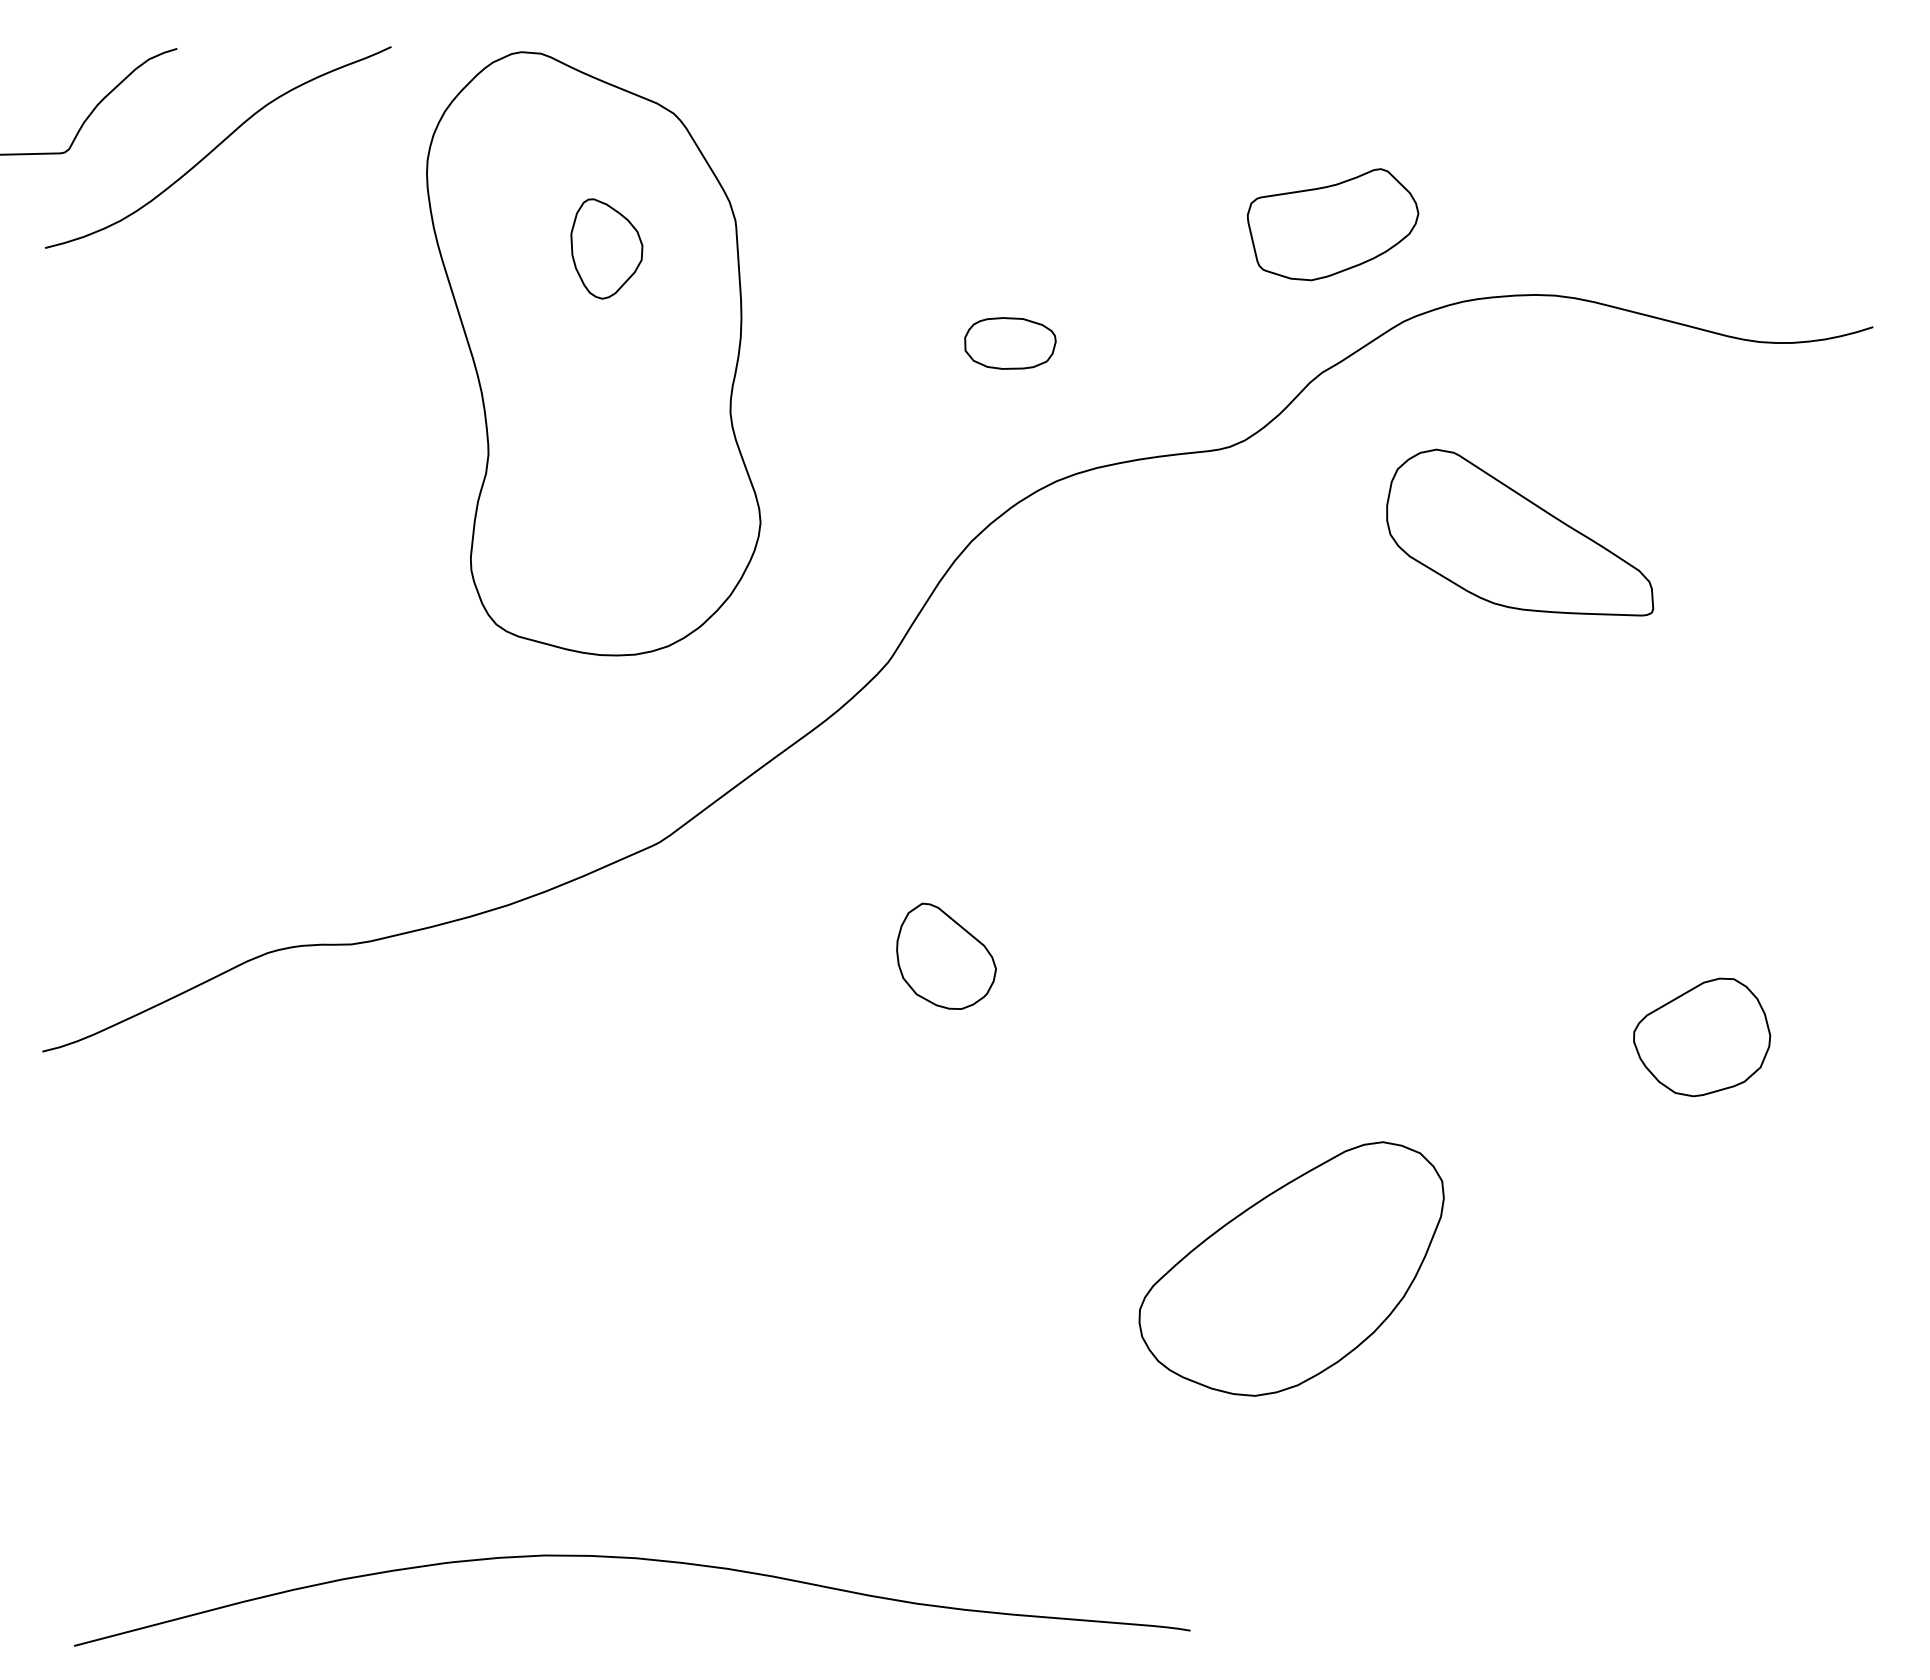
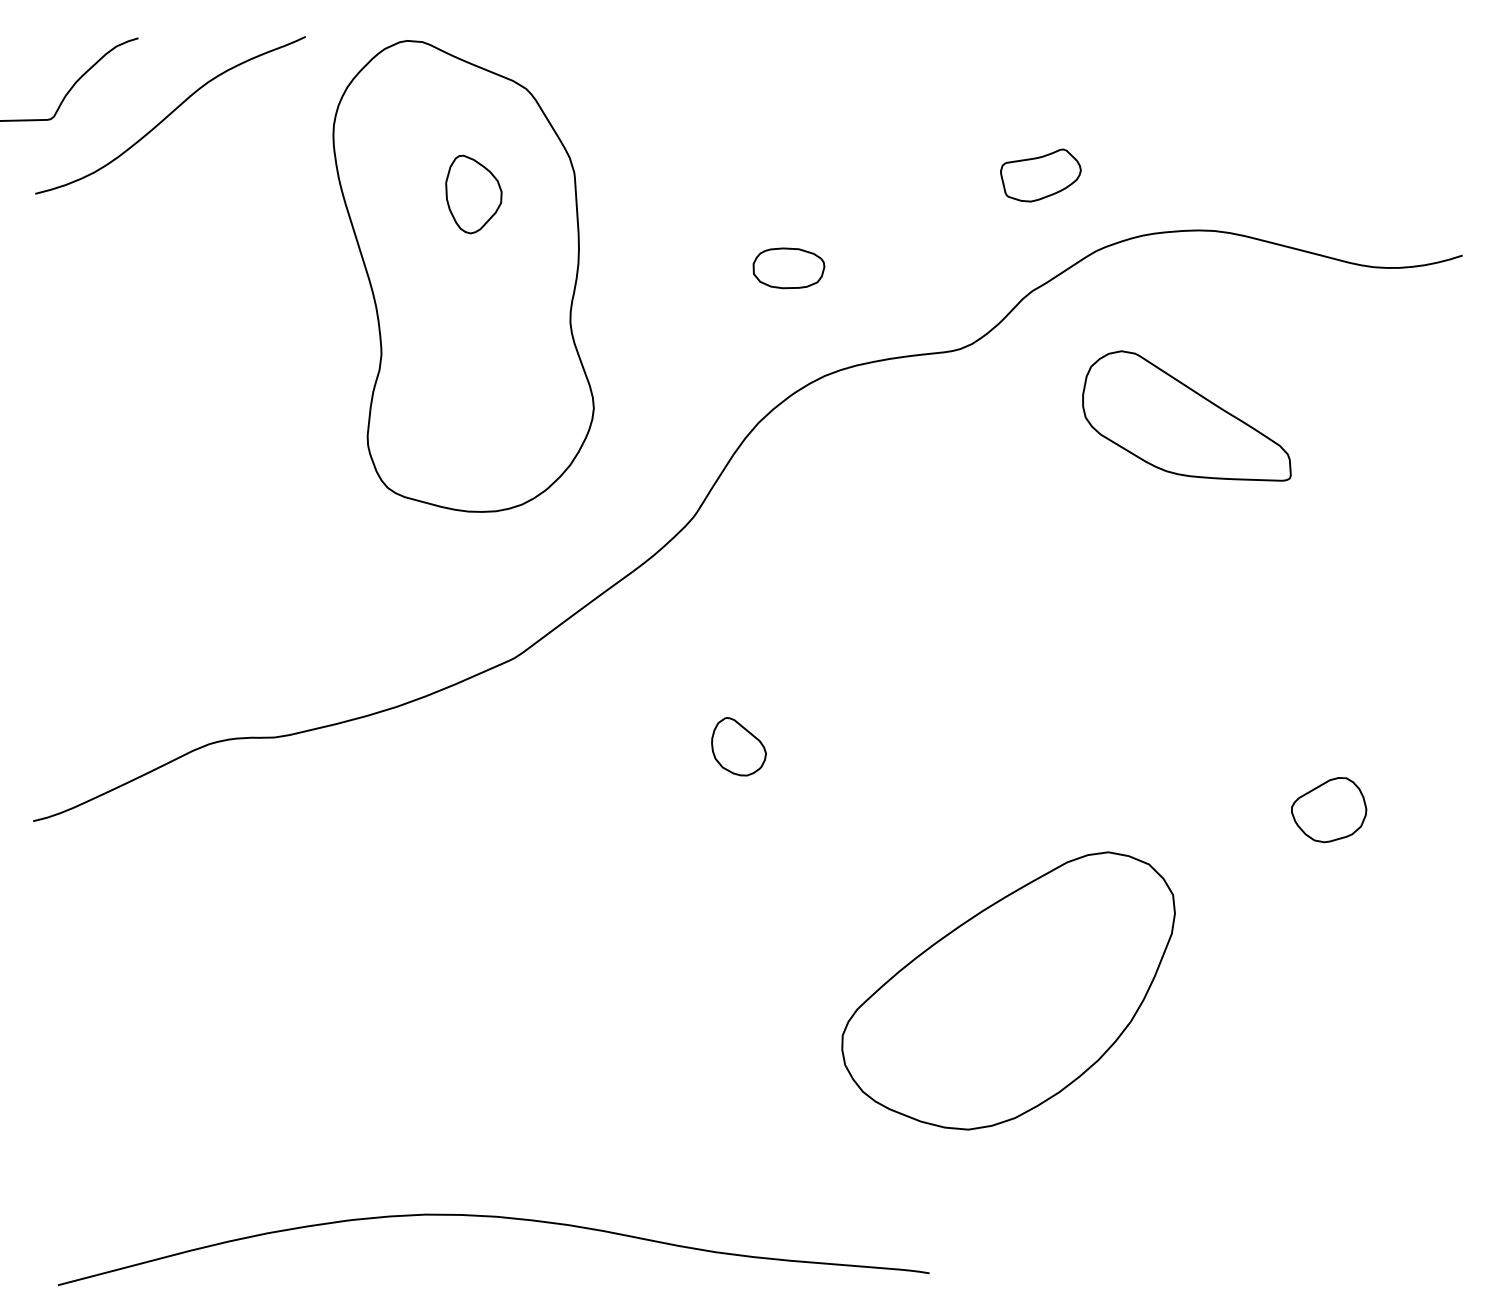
part: (1332, 224) -> (1040, 175), size x0.6
part: (945, 955) -> (738, 746), size x0.7
part: (1702, 1036) -> (1329, 809), size x0.7
part: (1291, 1268) -> (1008, 990), size x1.4

